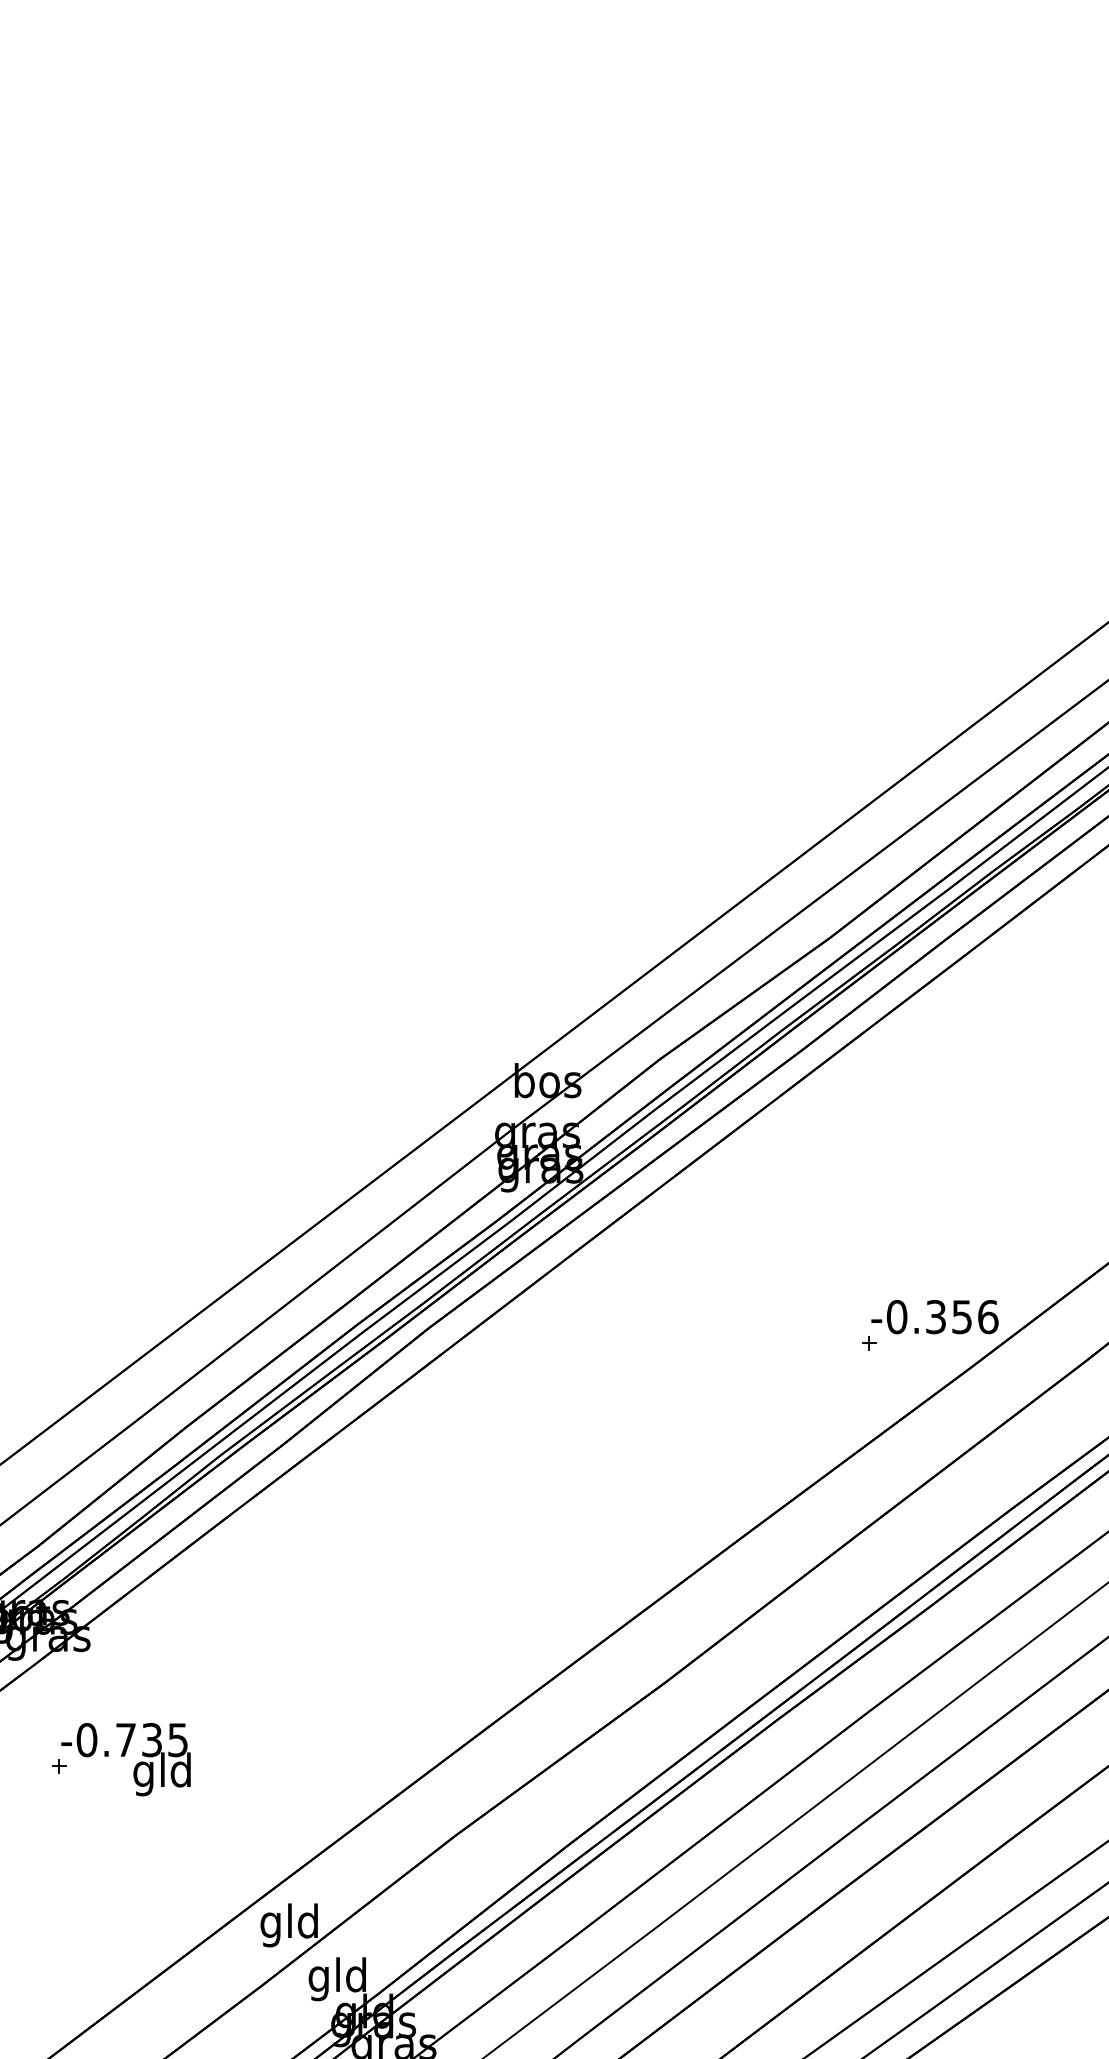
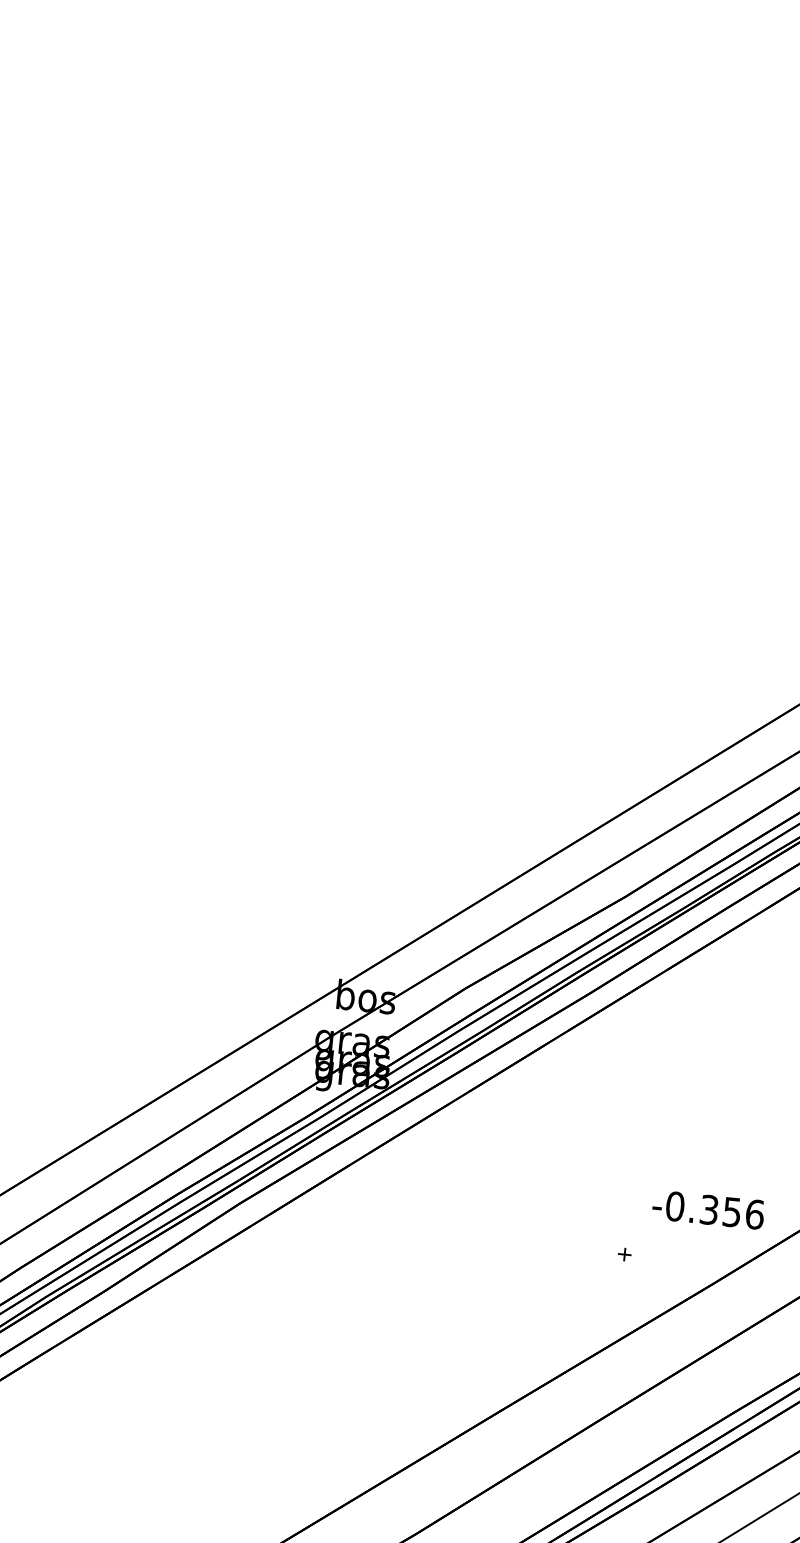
text: (934, 1317) -> (707, 1210), moved

